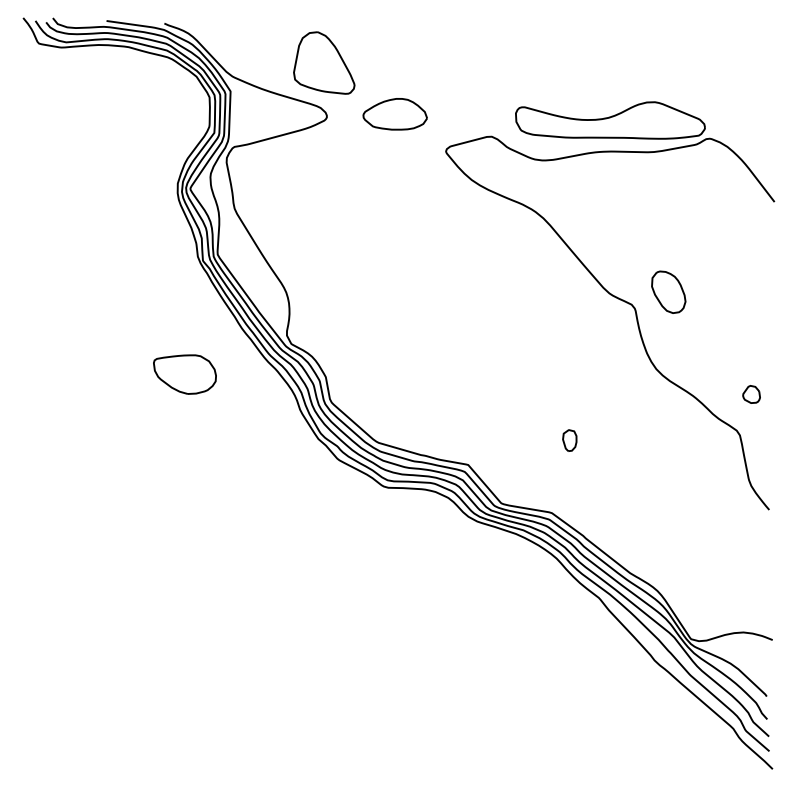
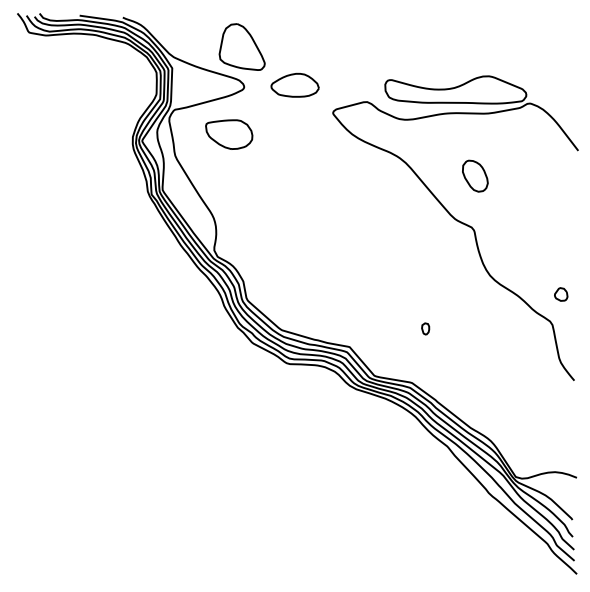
part: (668, 291) -> (475, 175), moved
part: (185, 374) -> (229, 134), moved
part: (569, 440) -> (425, 328), size x0.71

